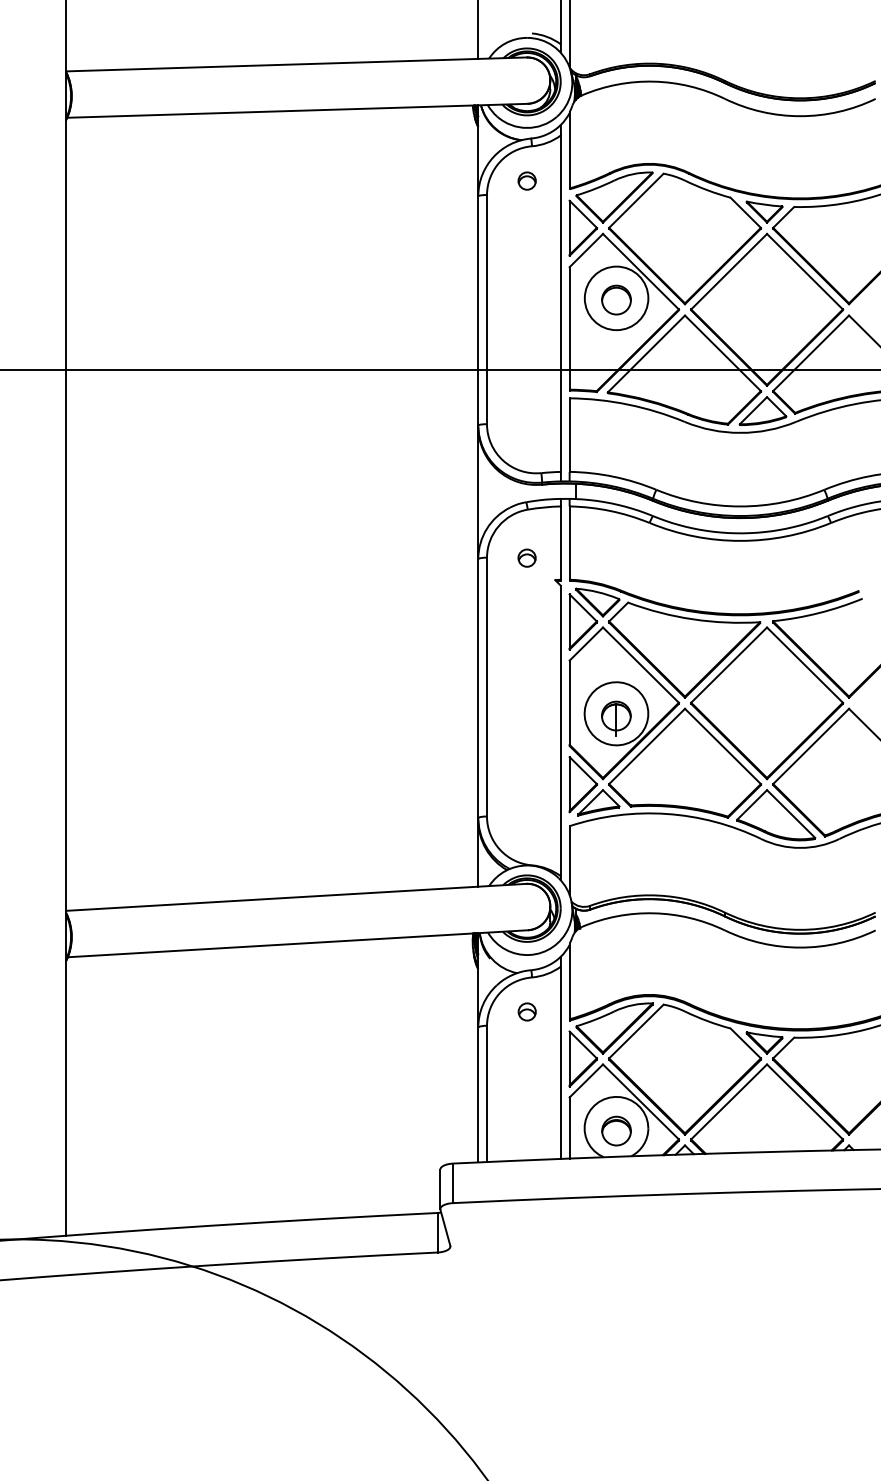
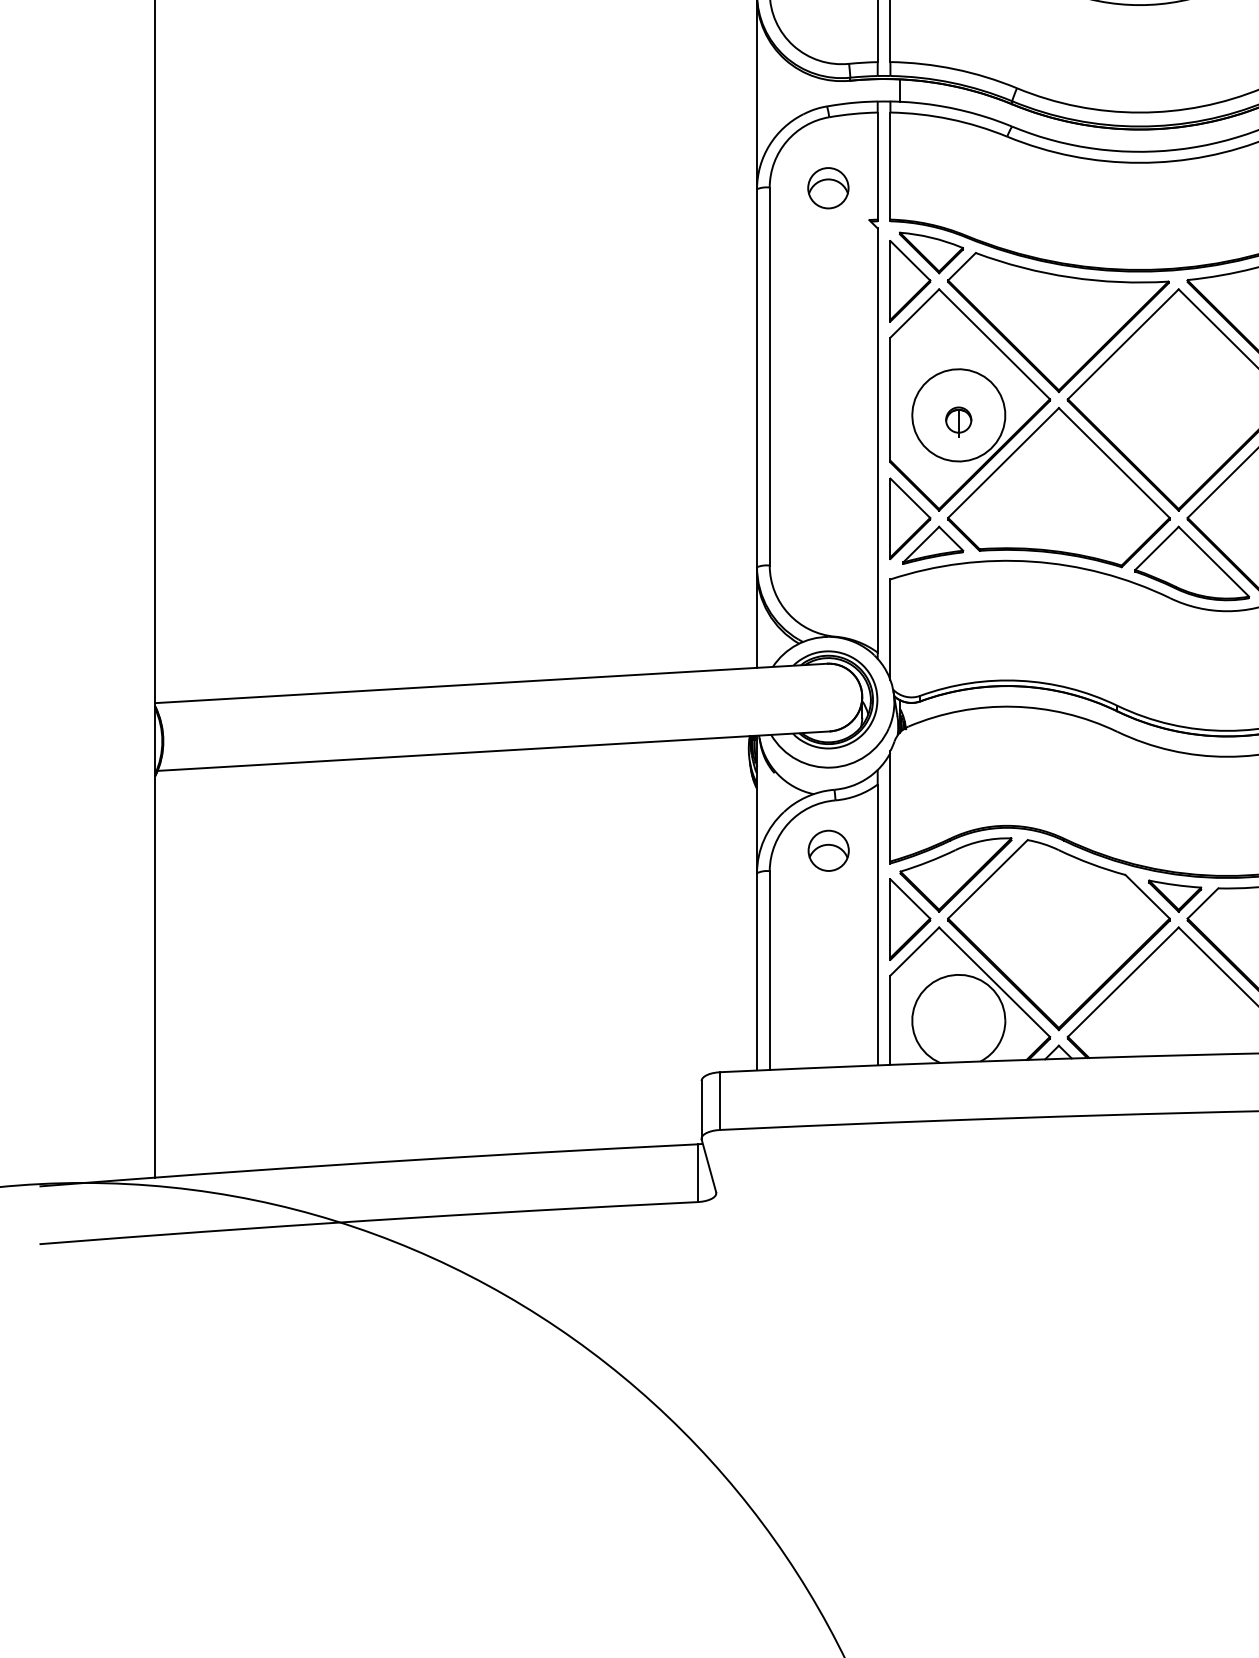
part: (526, 557) -> (827, 187), size x1.6
part: (616, 718) -> (958, 422), size x0.6
part: (526, 1011) -> (827, 850), size x1.6
part: (616, 1130) -> (958, 1023), removed

